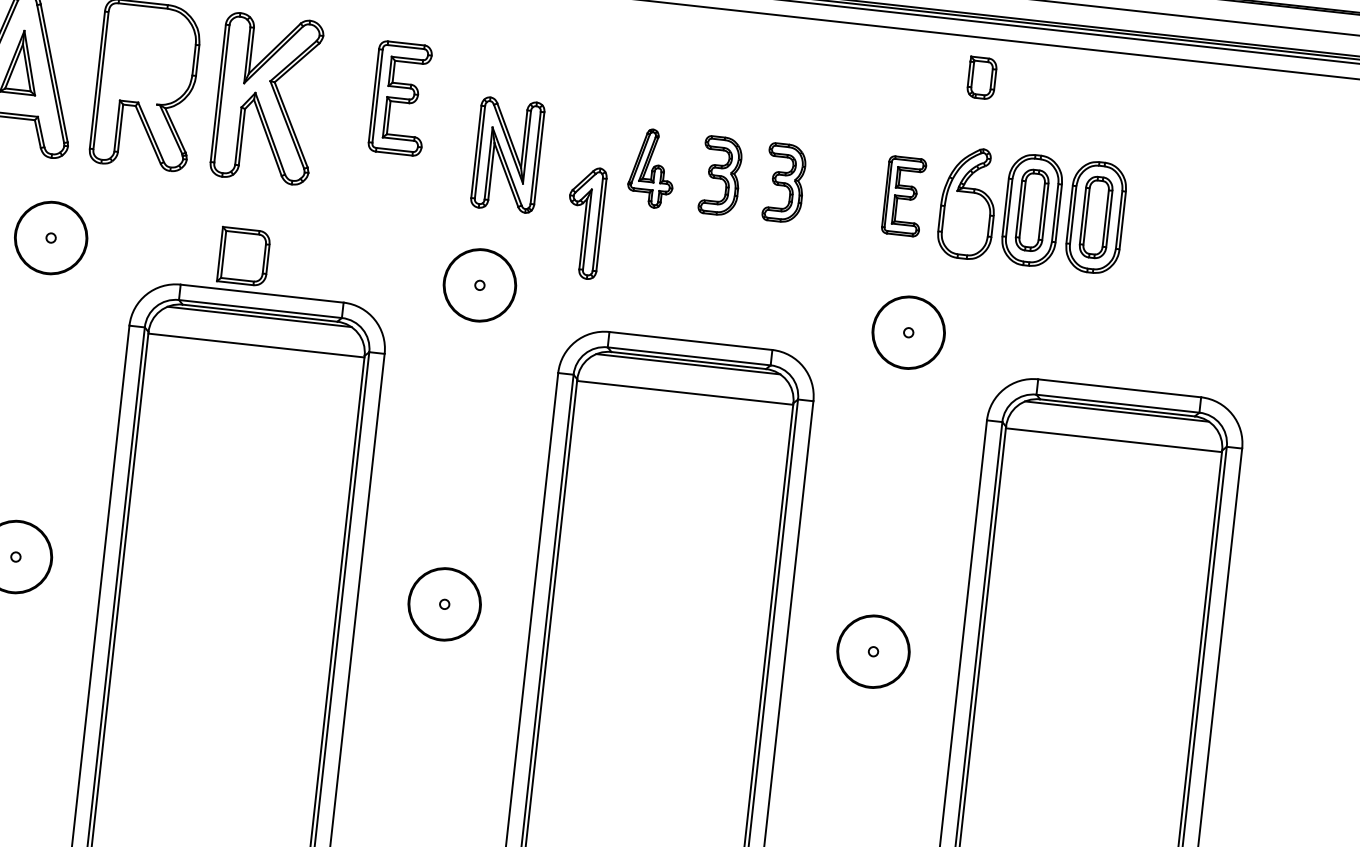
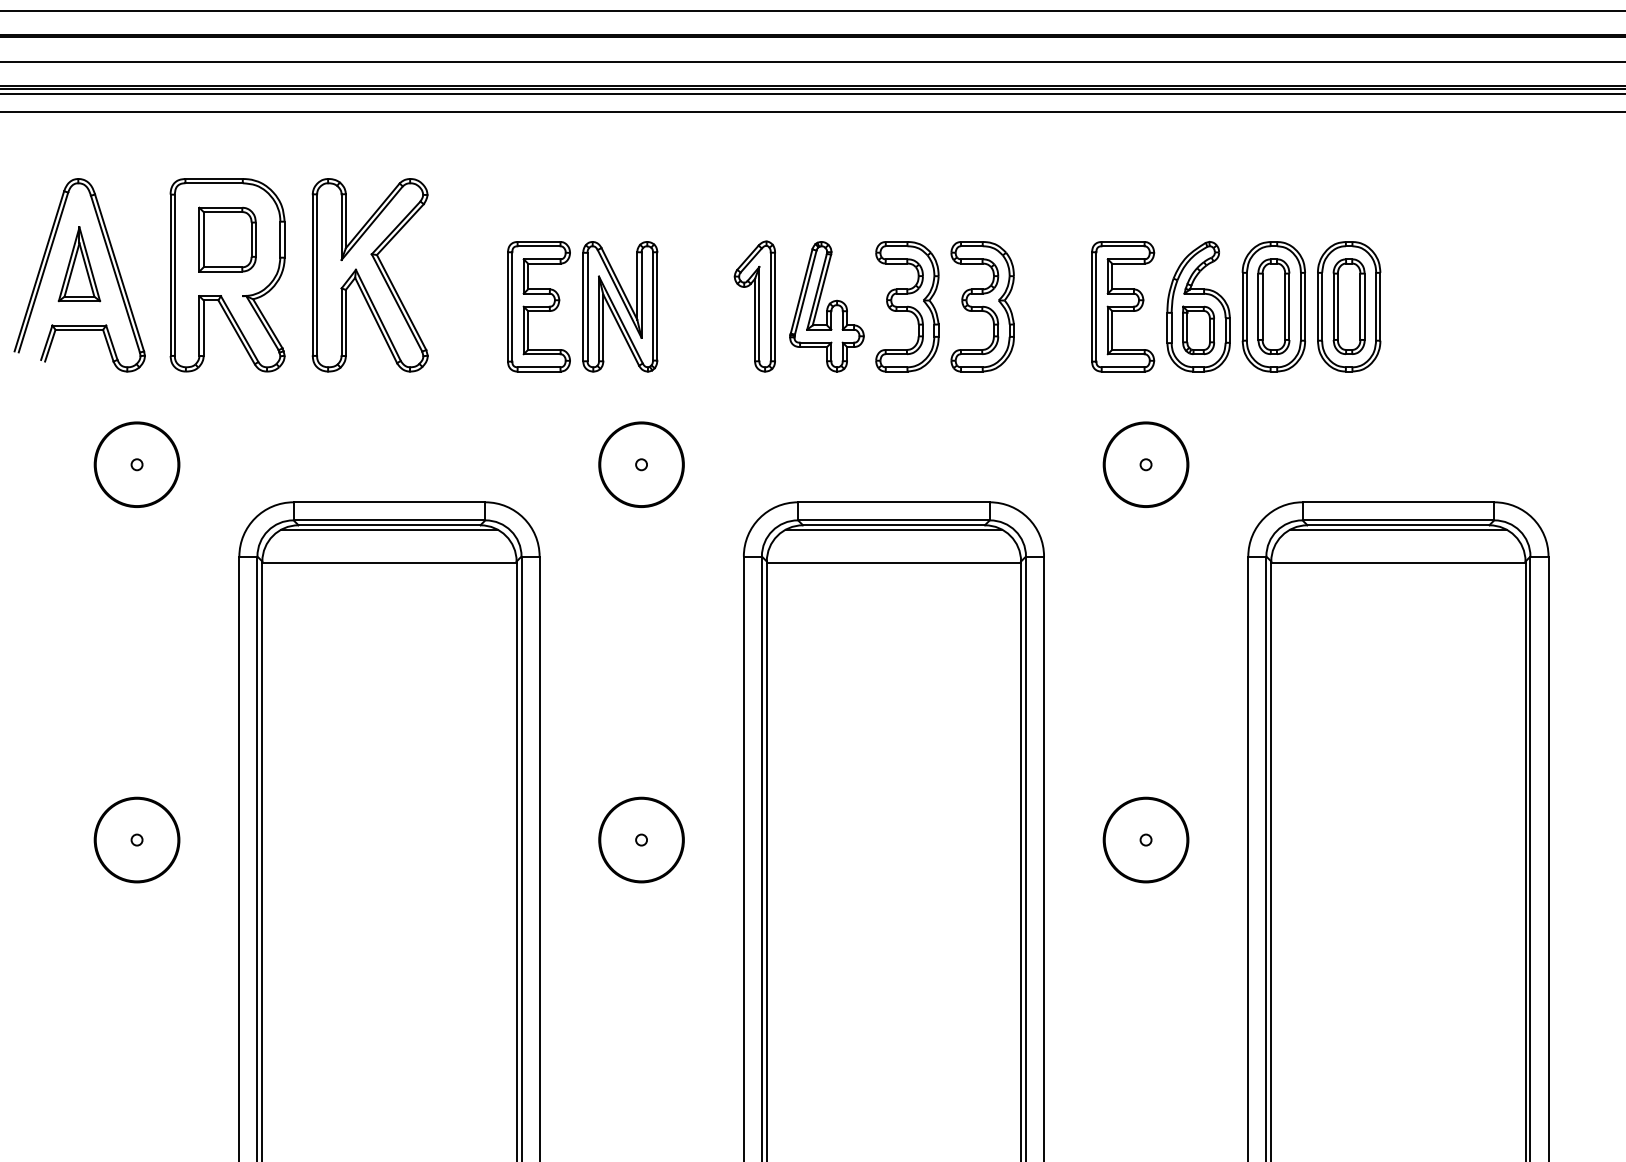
part: (981, 78) -> (1198, 330), moved
part: (399, 98) -> (538, 306), moved
part: (508, 154) -> (620, 306), moved
part: (651, 168) -> (826, 306), size x1.43
part: (720, 175) -> (907, 306), size x1.43
part: (784, 182) -> (982, 306), size x1.43
part: (904, 196) -> (1123, 306), size x1.43
part: (584, 222) -> (754, 306), moved
part: (243, 256) -> (227, 239), moved

